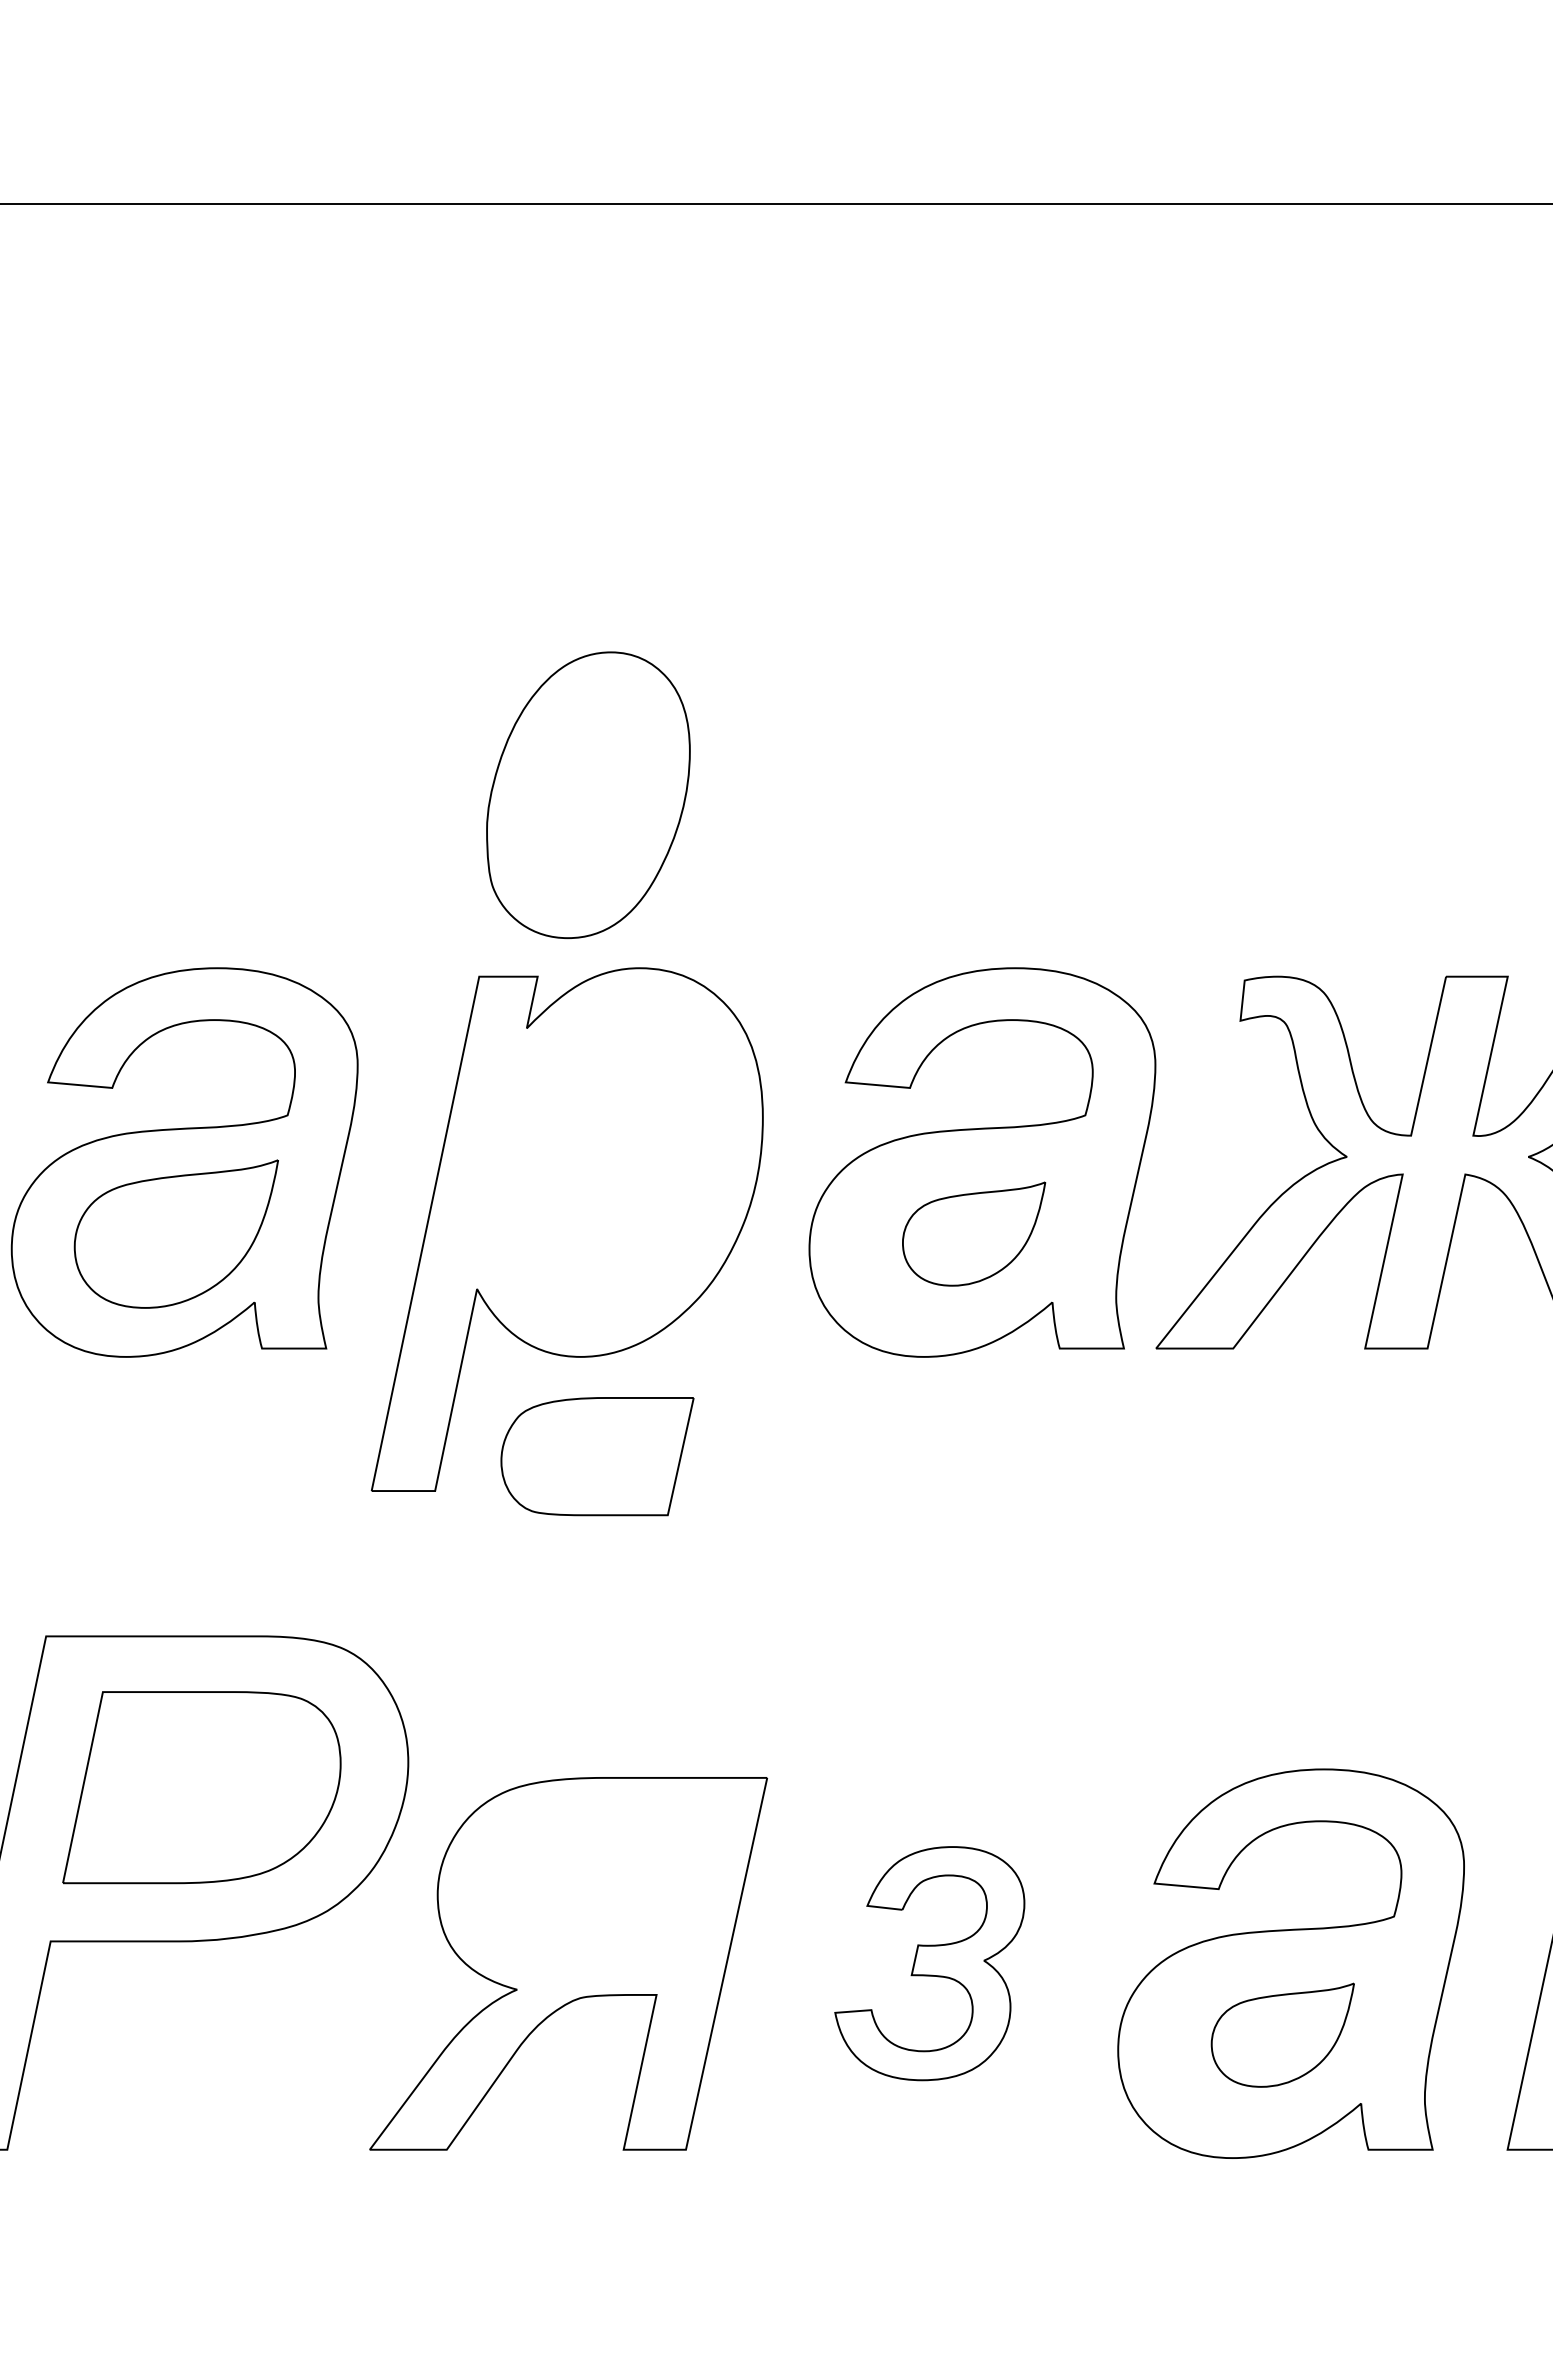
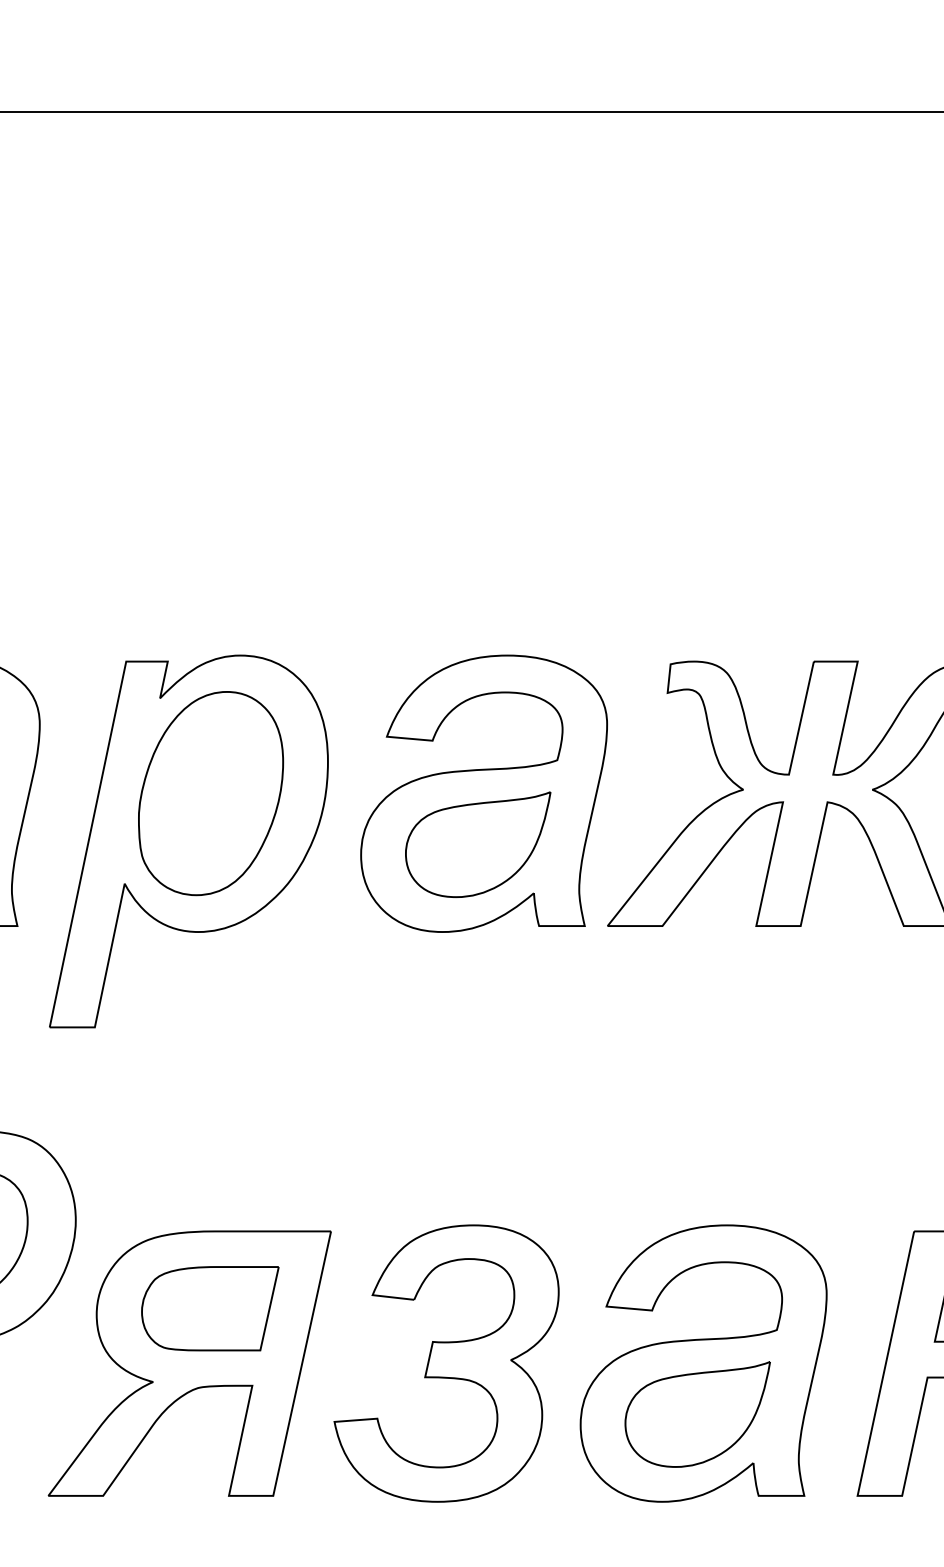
part: (588, 795) -> (211, 793), moved
part: (973, 1233) -> (477, 844), size x1.43
part: (597, 1456) -> (210, 1308), moved
part: (929, 1963) -> (446, 1363), size x1.67
part: (1282, 2034) -> (697, 1413), size x1.43

